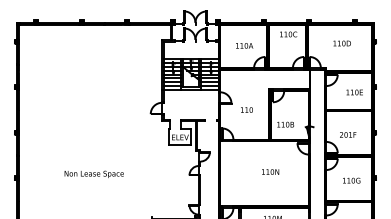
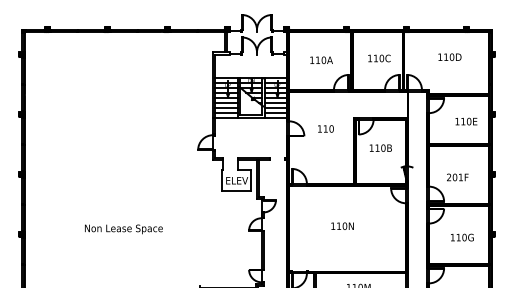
text: (288, 34) -> (379, 58), moved
text: (246, 109) -> (325, 128), moved
text: (285, 124) -> (380, 147), moved
text: (270, 171) -> (342, 225), moved

